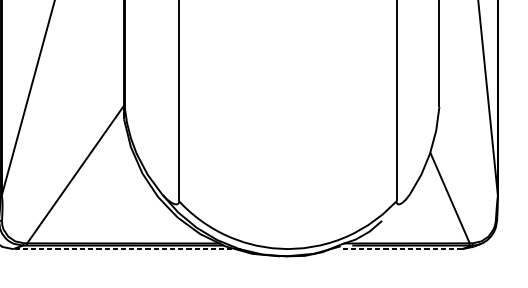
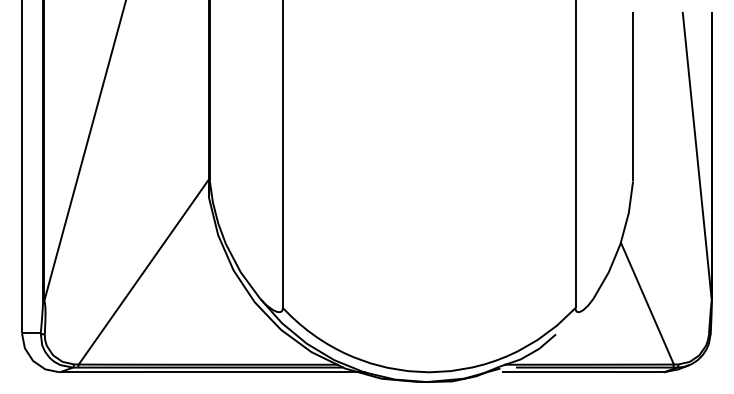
line: (126, 249) -> (212, 372), dashed -> solid
line: (402, 249) -> (583, 372), dashed -> solid

